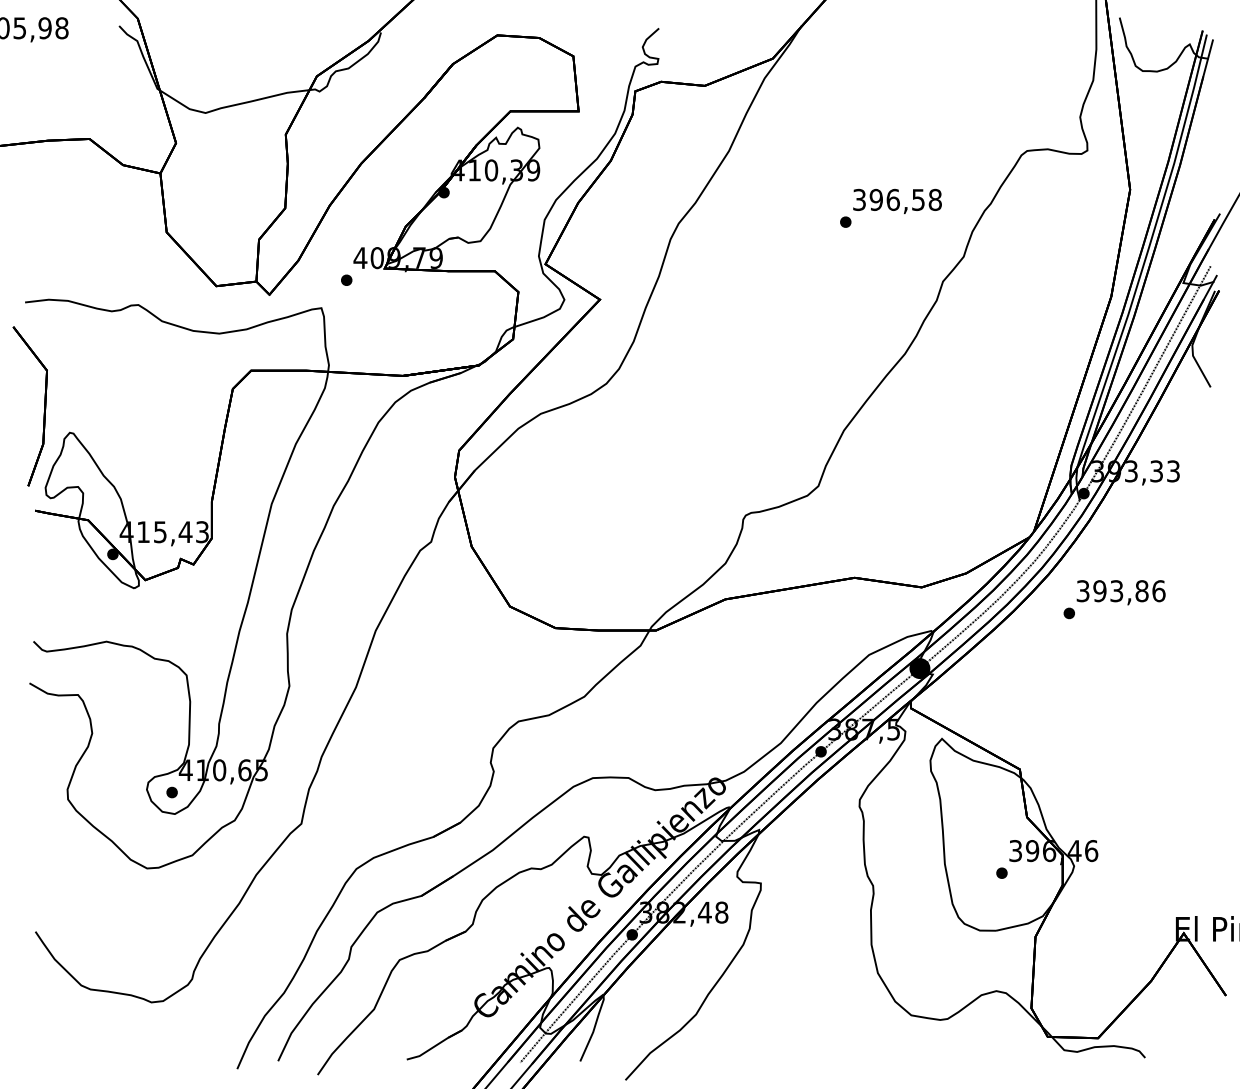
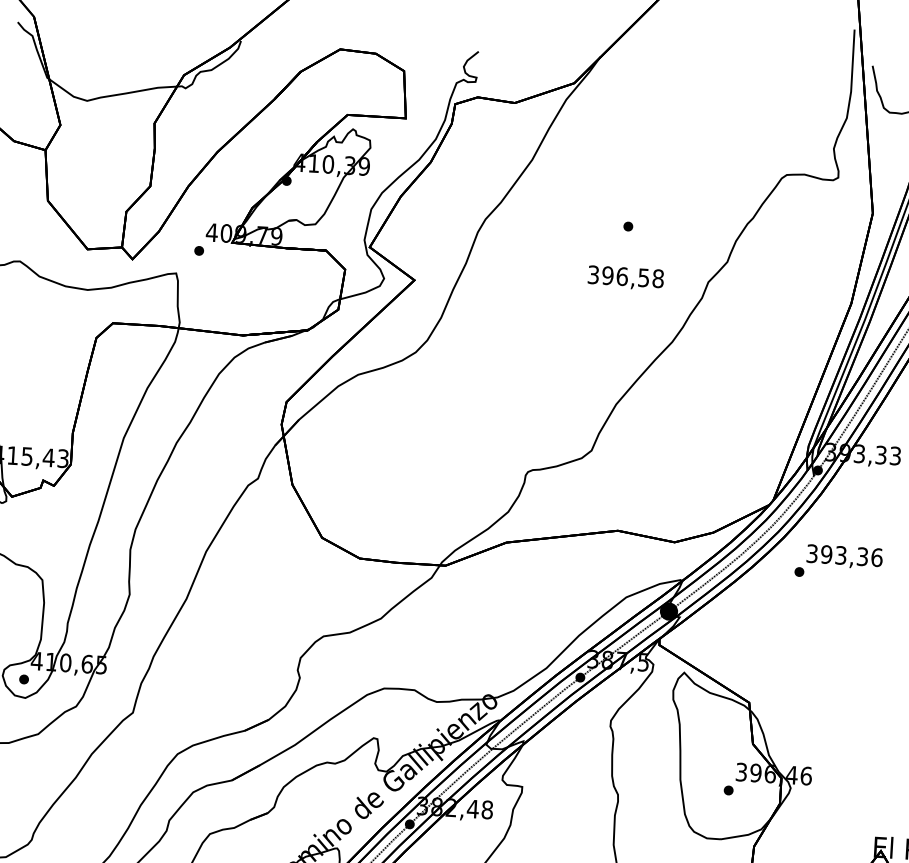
text: (897, 201) -> (625, 278), moved
text: (1141, 591) -> (862, 556), 393,86 -> 393,36

